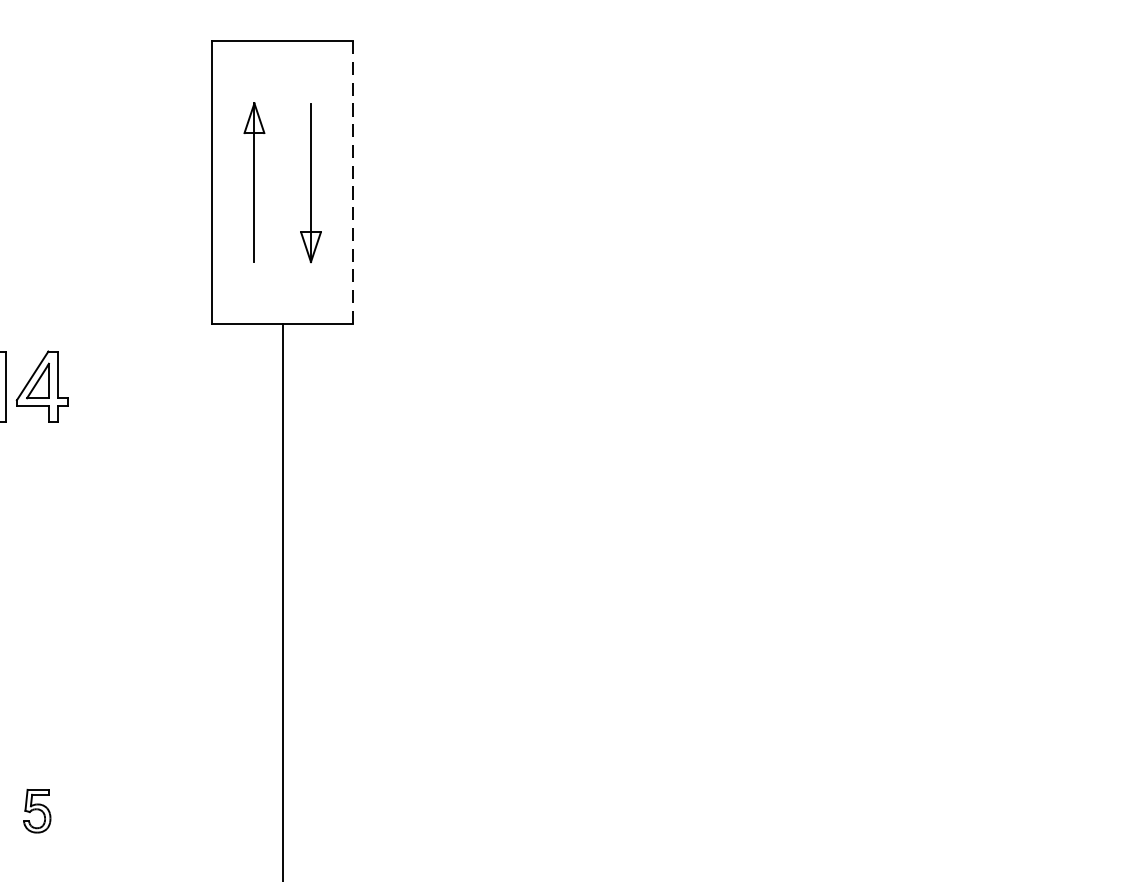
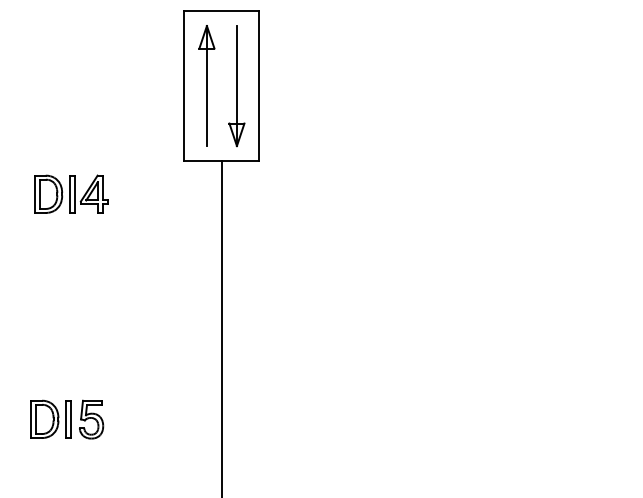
part: (253, 181) -> (206, 85), size x1.43
part: (310, 183) -> (236, 86), size x1.43
line: (353, 183) -> (259, 86), dashed -> solid
part: (36, 811) -> (91, 419), size x1.67

